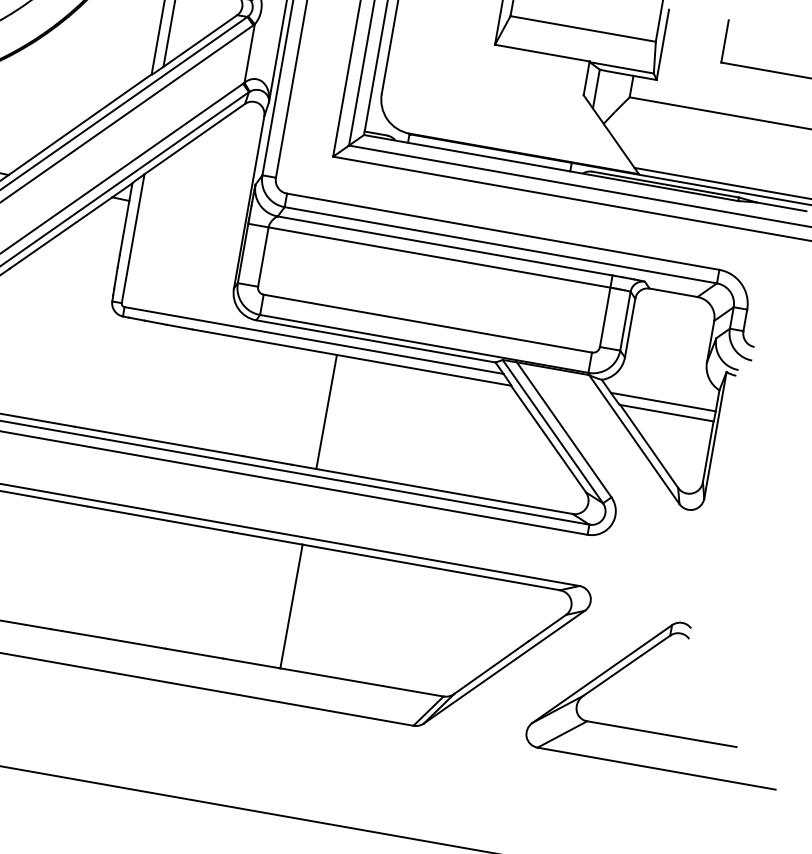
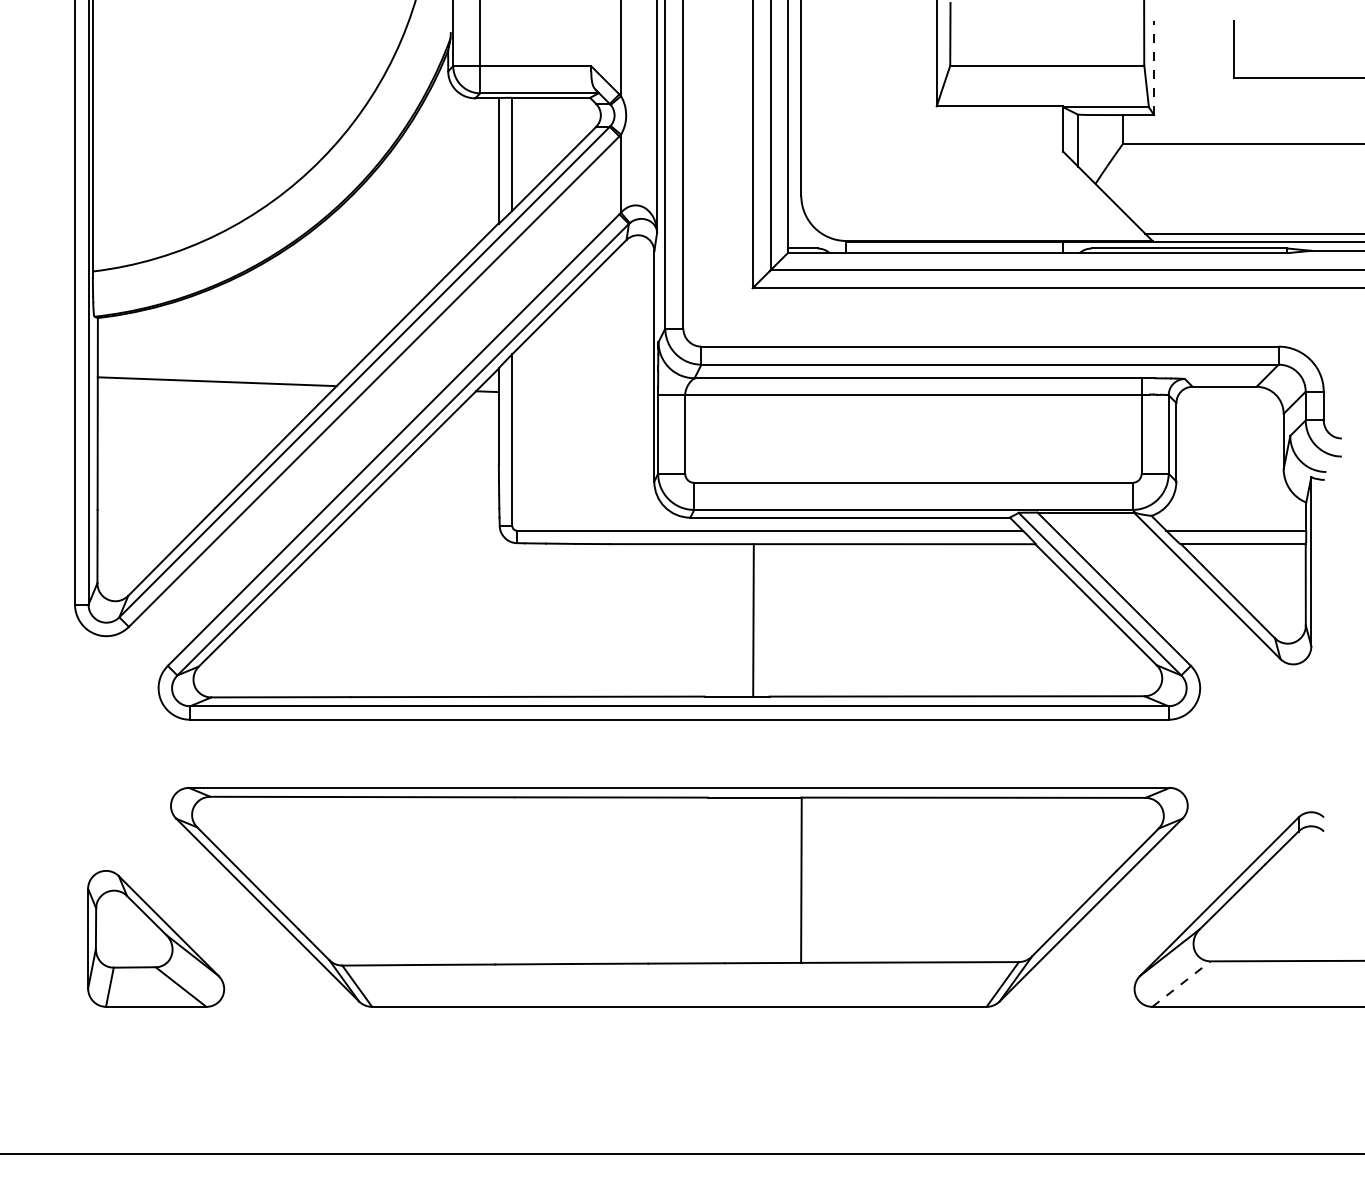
line: (663, 45) -> (1154, 68), solid -> dashed
line: (326, 412) -> (753, 620), moved
line: (562, 734) -> (1181, 984), solid -> dashed

